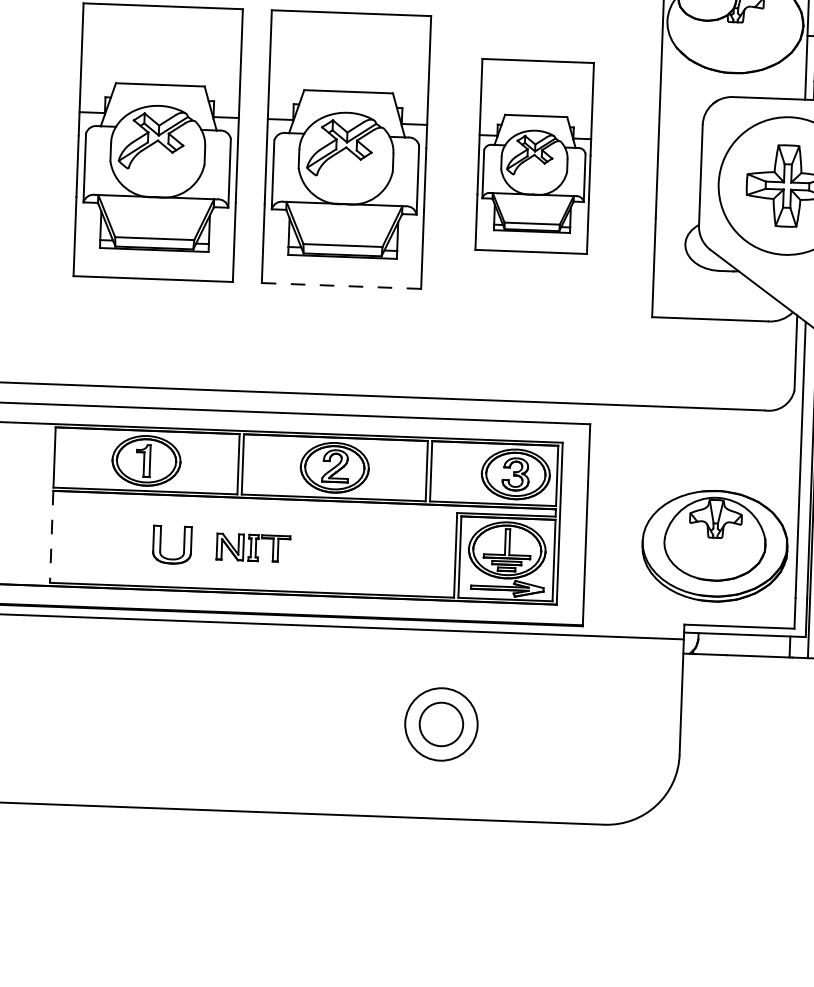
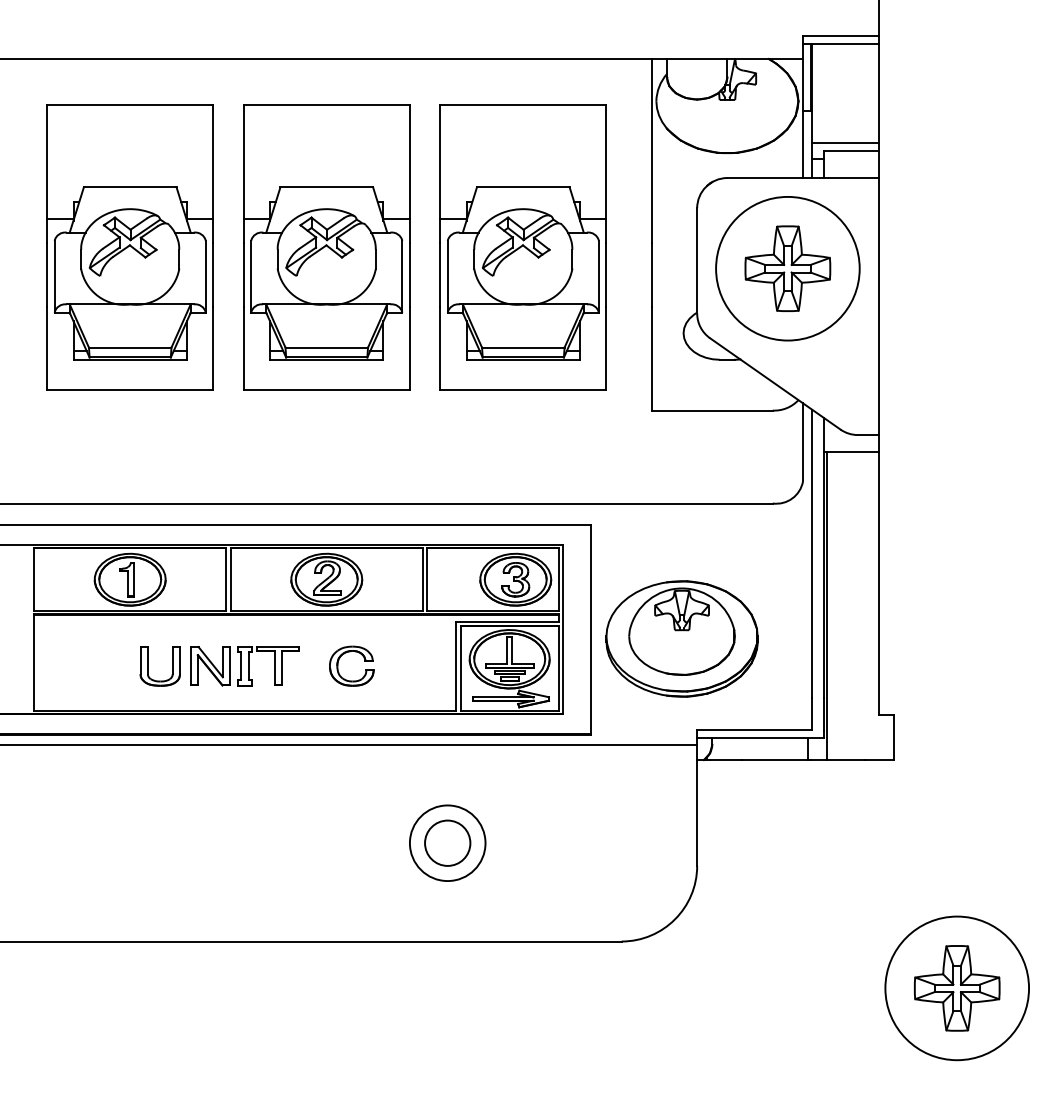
part: (534, 156) -> (522, 247), size x1.43
line: (342, 285) -> (327, 389), dashed -> solid
line: (51, 537) -> (34, 663), dashed -> solid
part: (351, 539) -> (346, 653), added
part: (714, 545) -> (681, 638), moved
part: (252, 548) -> (244, 666), size x1.43

